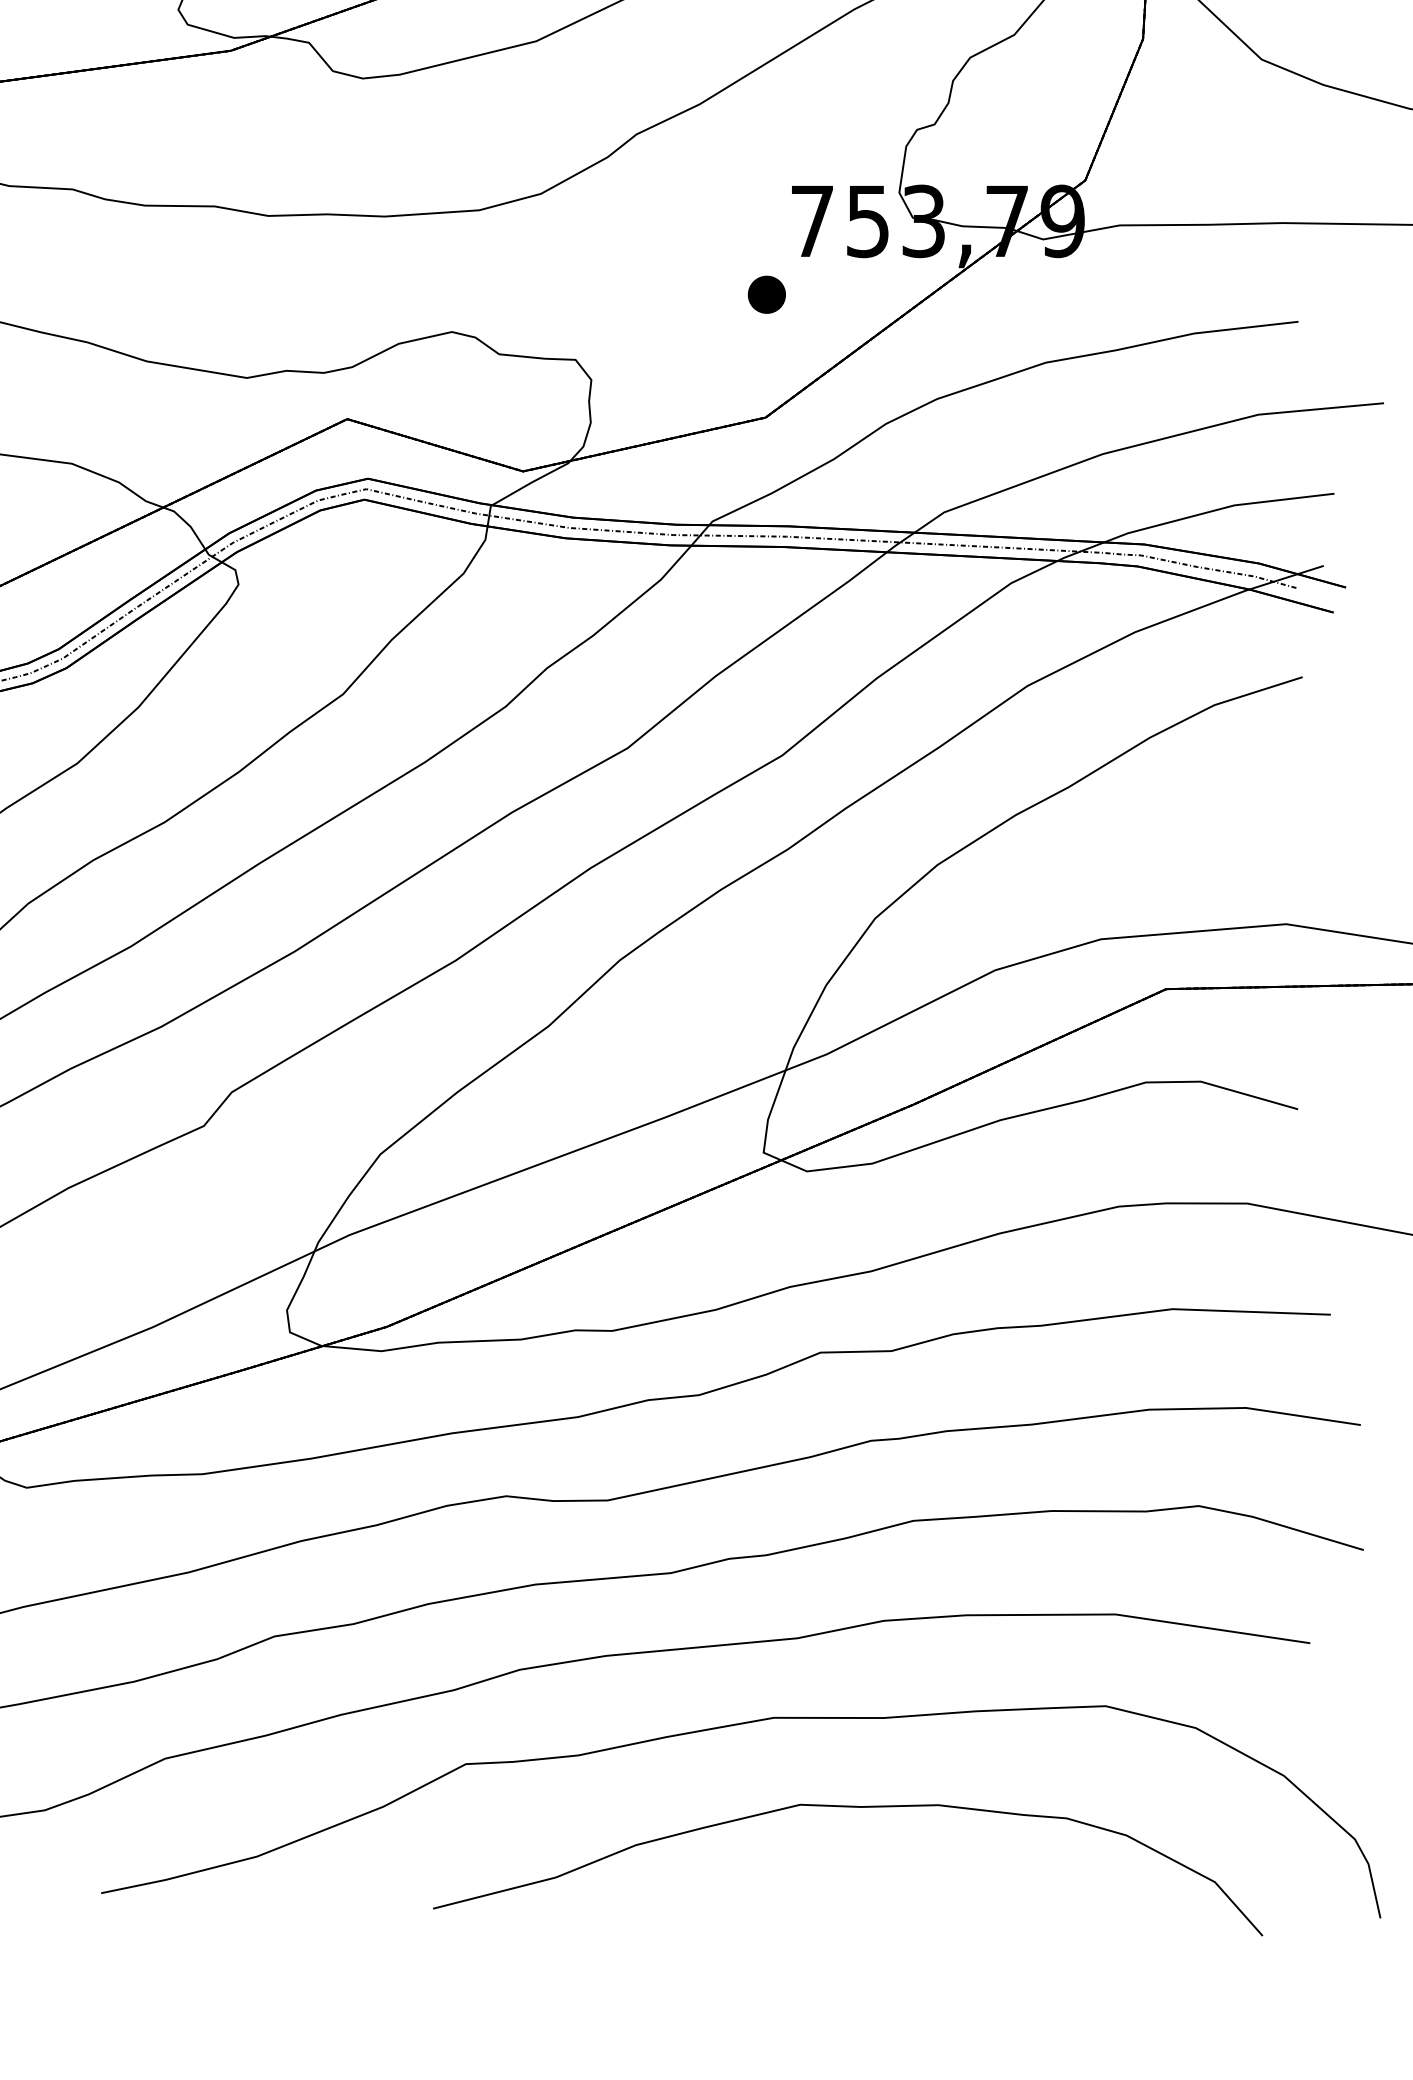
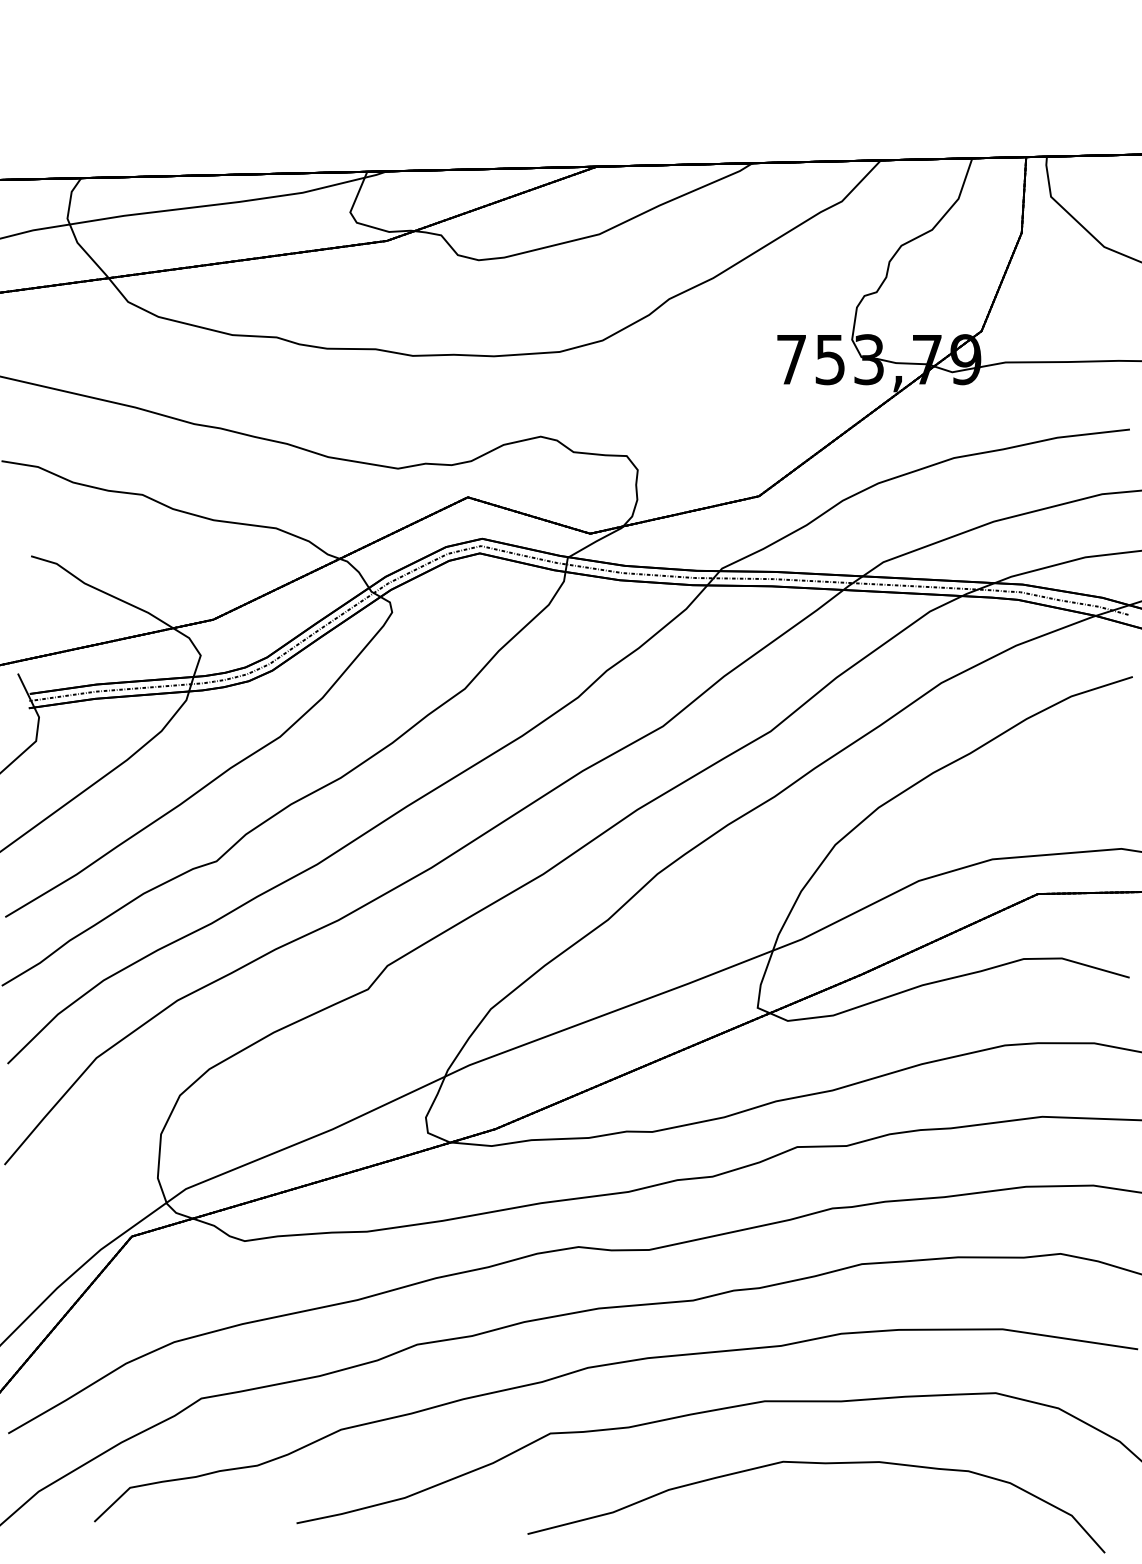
part: (766, 294) -> (759, 410), removed

